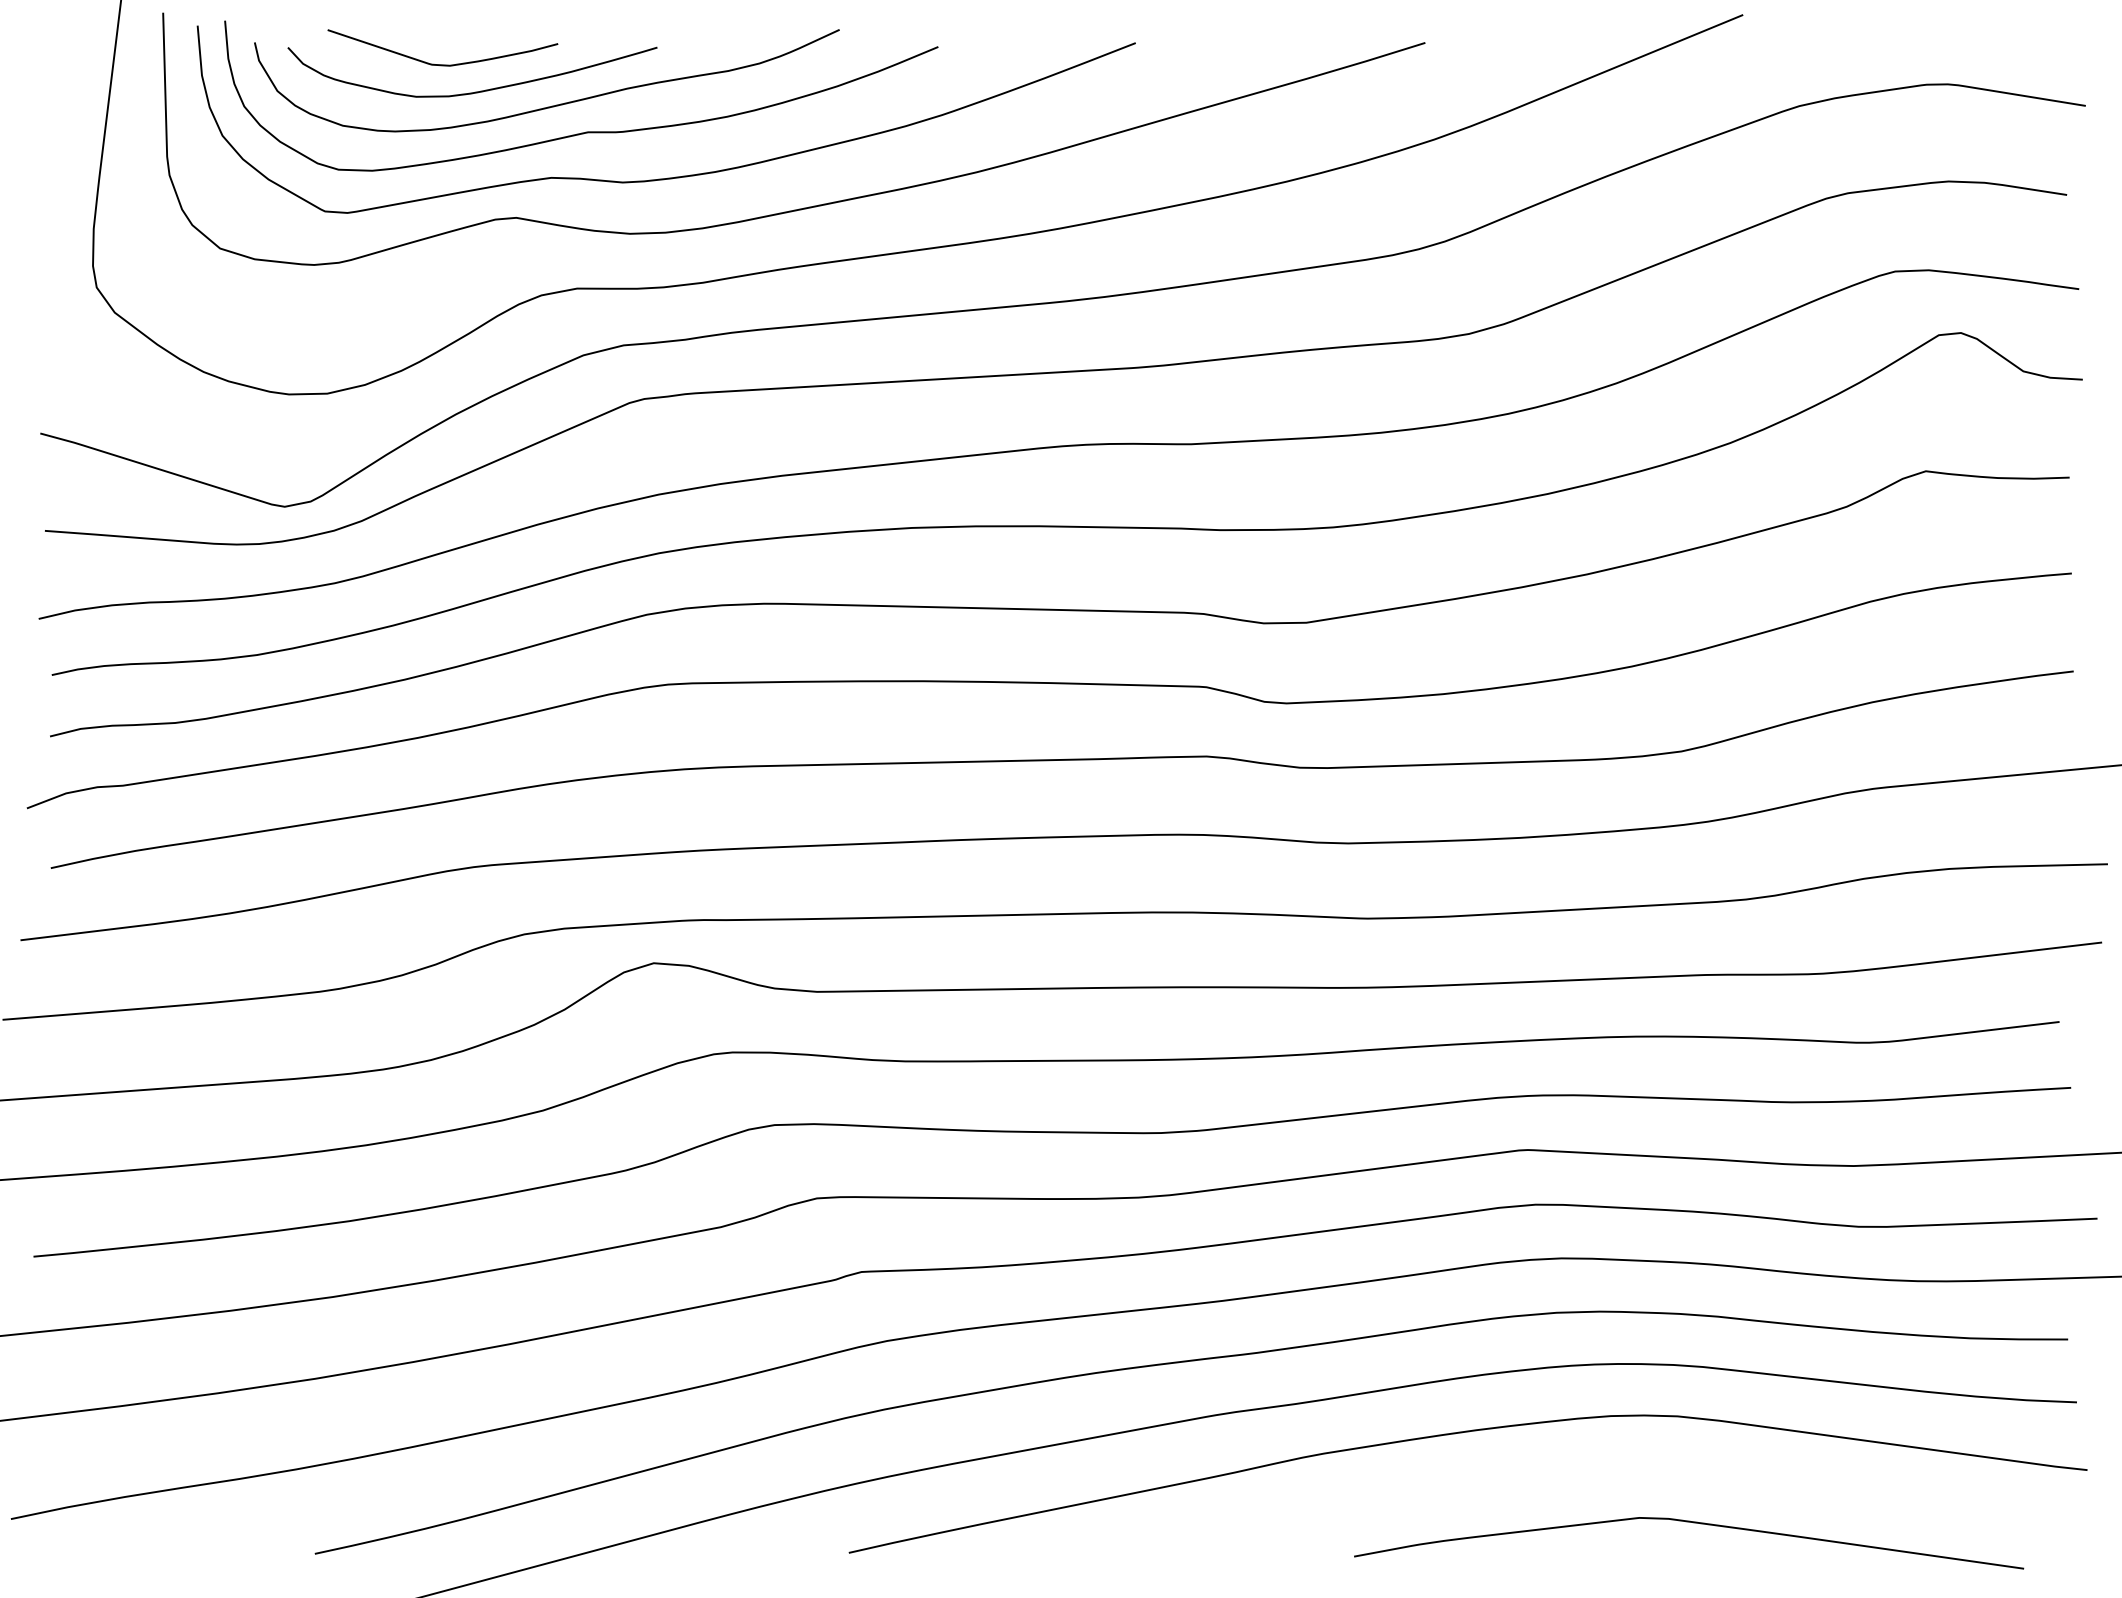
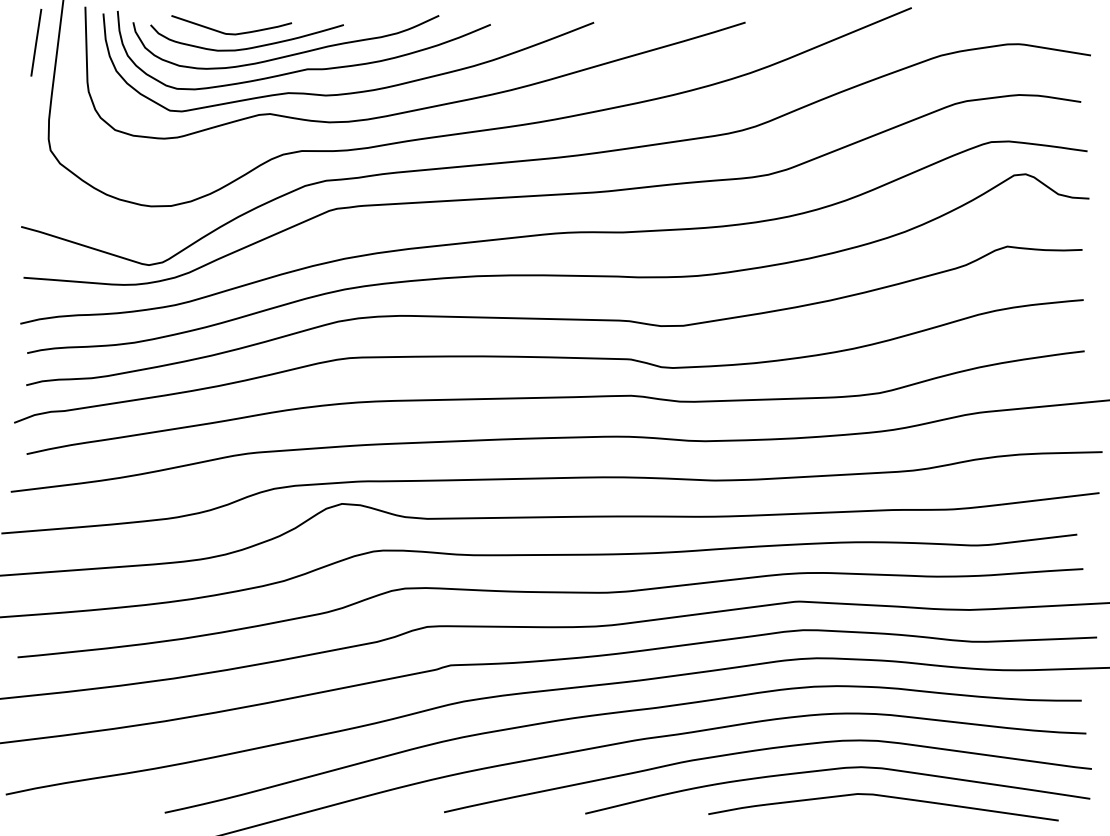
line: (69, 81) -> (36, 42), added
curve: (1591, 1472) -> (832, 770), added

